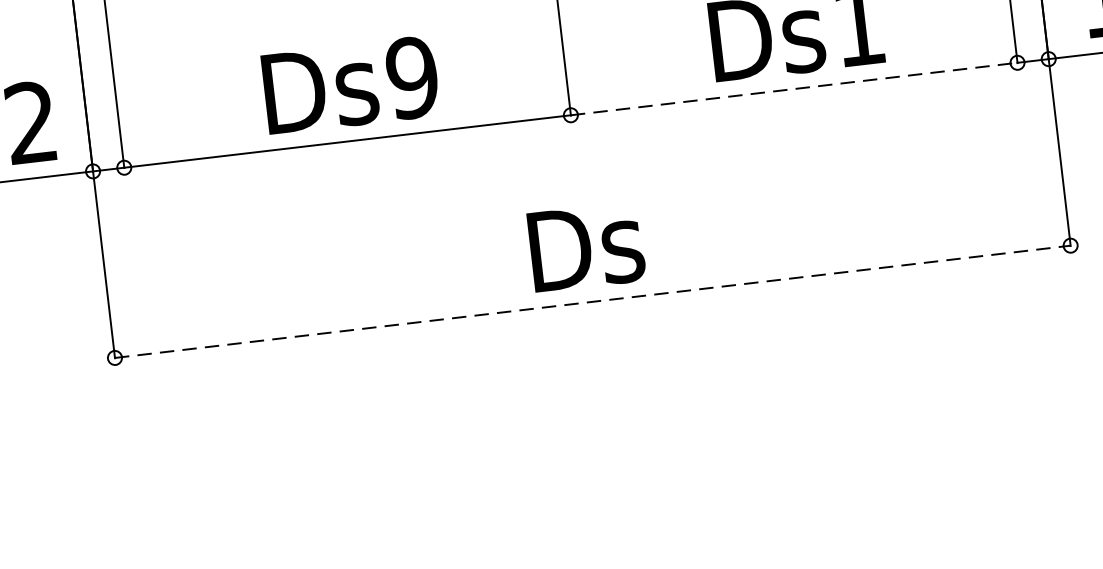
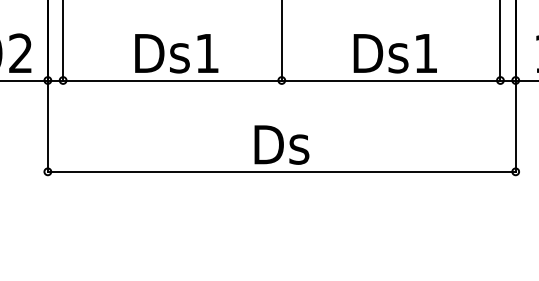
text: (412, 77) -> (207, 53), Ds9 -> Ds1
line: (795, 88) -> (391, 80), dashed -> solid
line: (592, 301) -> (281, 171), dashed -> solid

